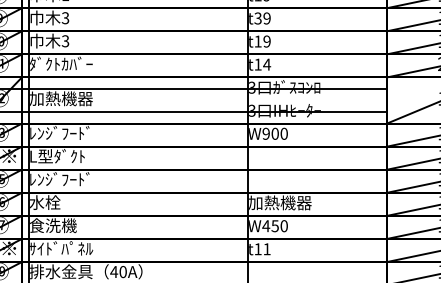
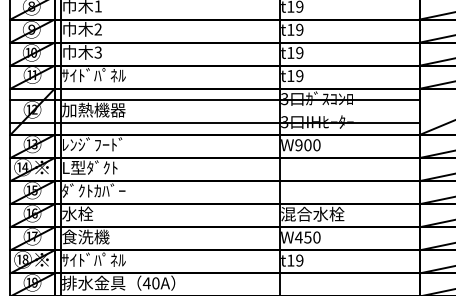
text: (64, 18) -> (97, 29), 3 -> 2
text: (257, 18) -> (290, 29), t39 -> t19
text: (60, 64) -> (93, 75), ﾀﾞｸﾄｶﾊﾞｰ -> ｻｲﾄﾞﾊﾟﾈﾙ
text: (266, 64) -> (299, 75), t14 -> t19
text: (60, 179) -> (93, 190), ﾚﾝｼﾞﾌｰﾄﾞ -> ﾀﾞｸﾄｶﾊﾞｰ
text: (279, 202) -> (312, 213), 加熱機器 -> 混合水栓
text: (266, 249) -> (299, 260), t11 -> t19

